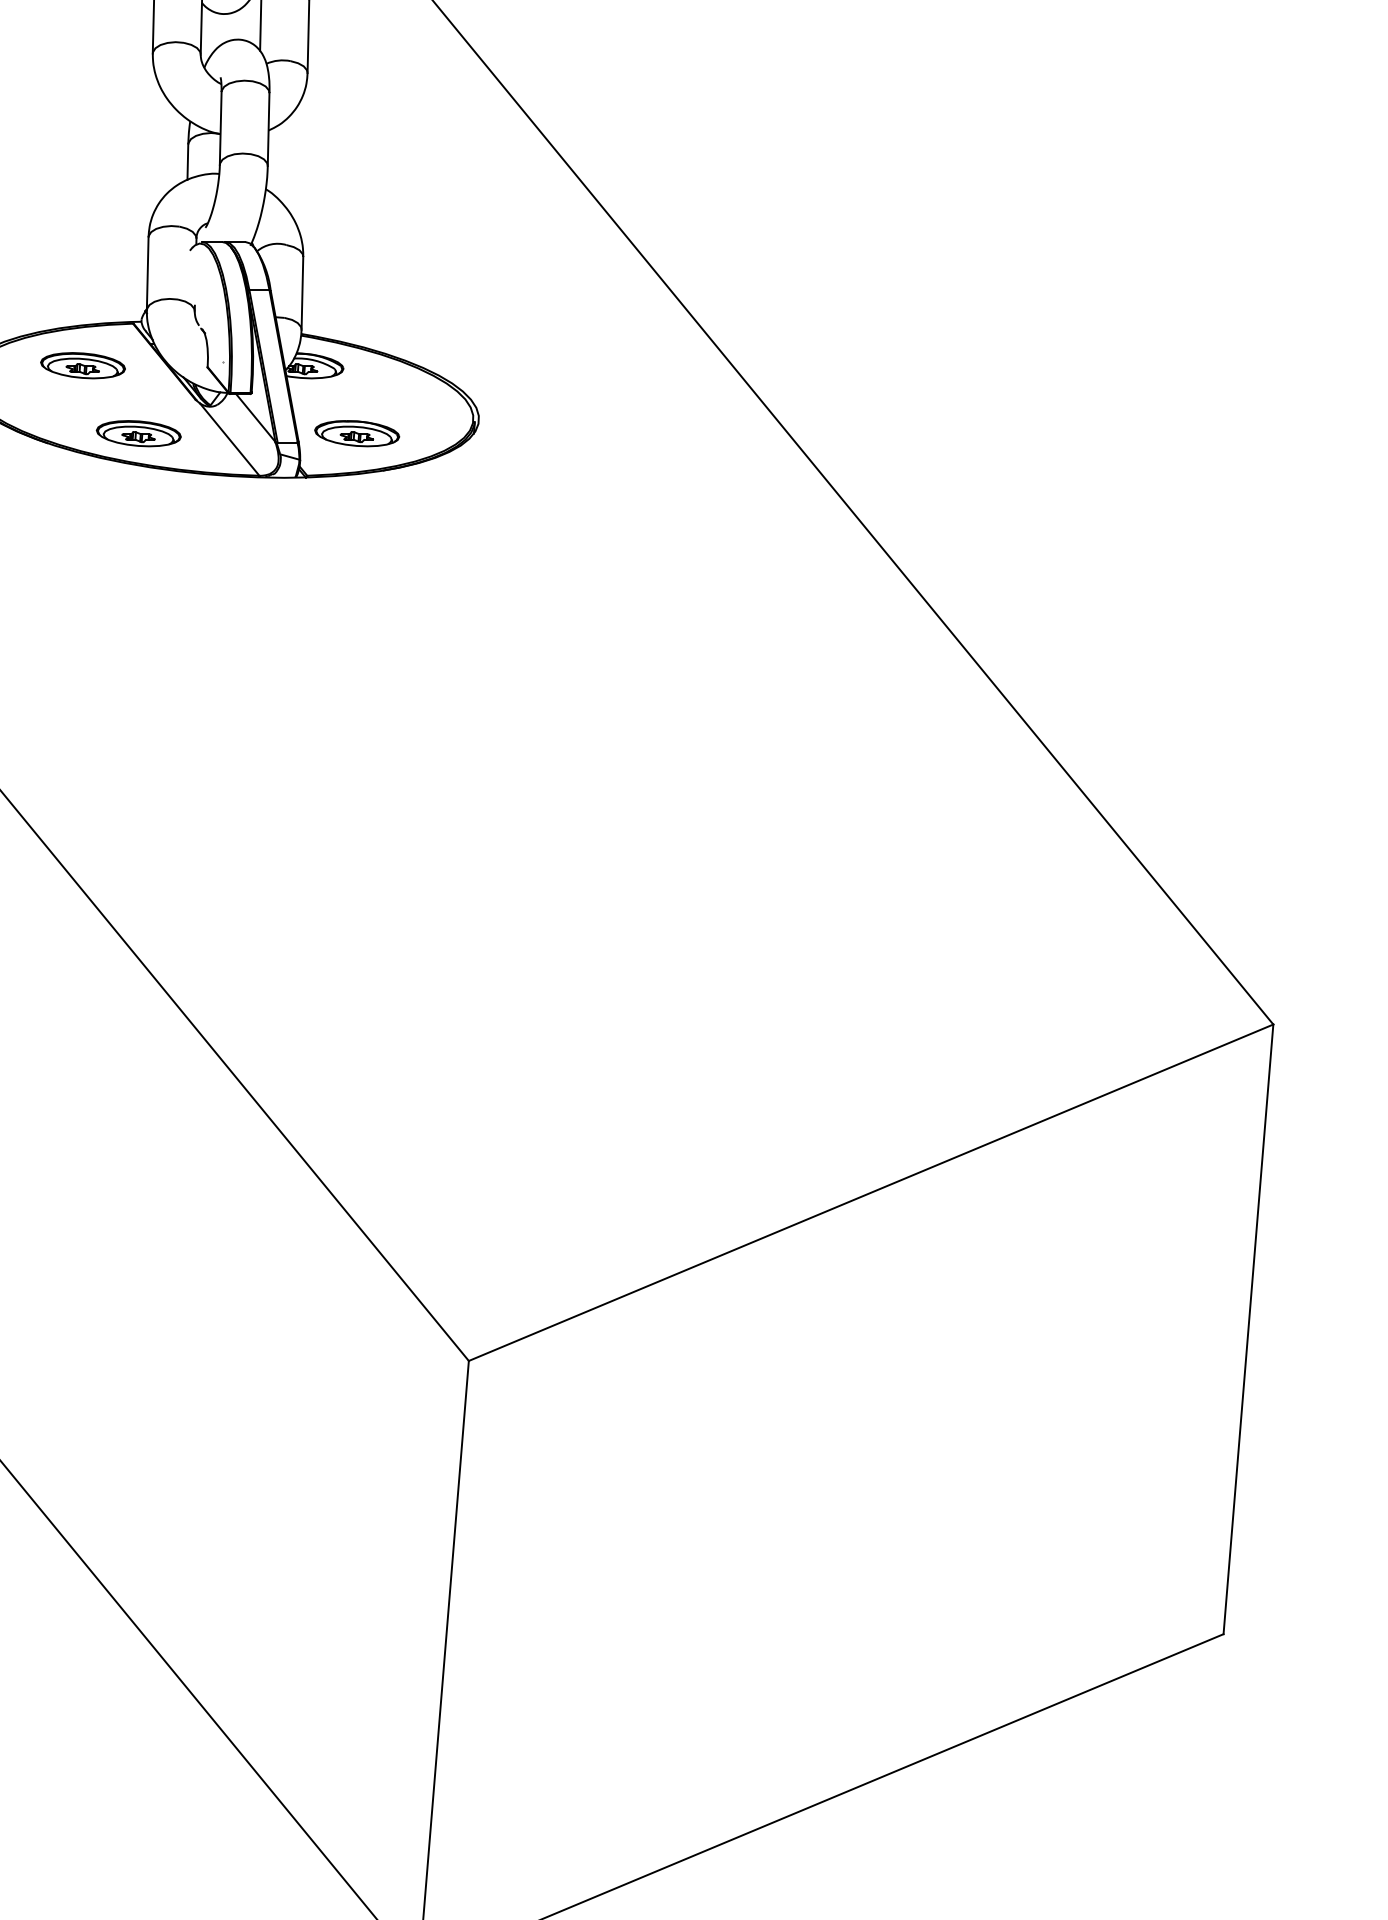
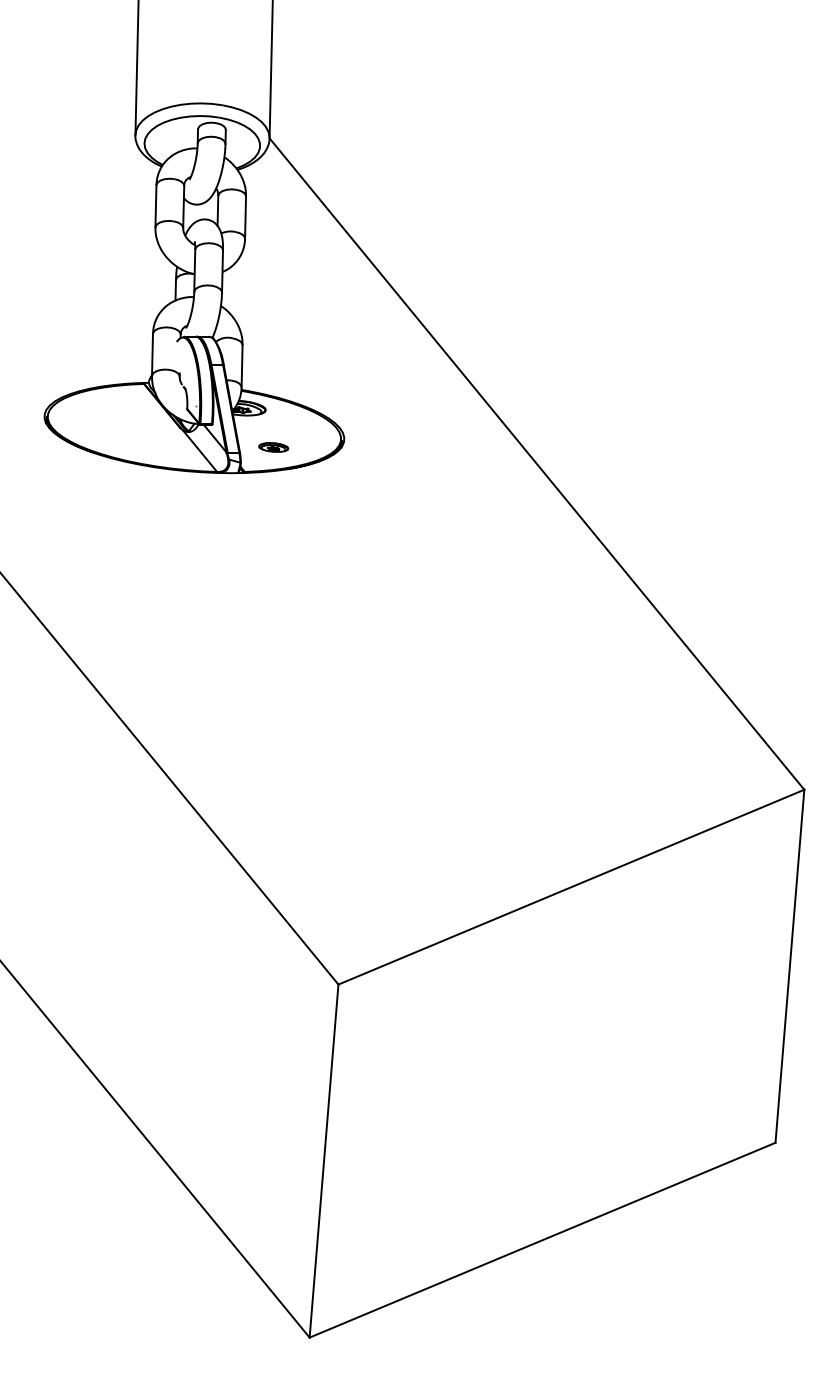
part: (82, 366) -> (114, 408), removed
part: (139, 433) -> (147, 447), removed
part: (356, 433) -> (273, 447), size x0.6

